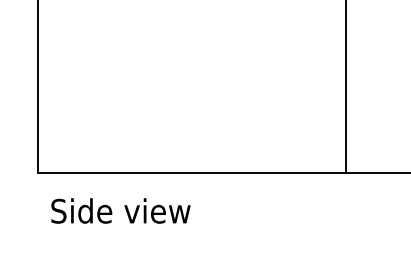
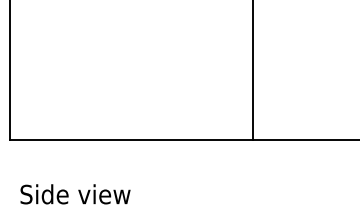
text: (120, 211) -> (75, 194), moved

